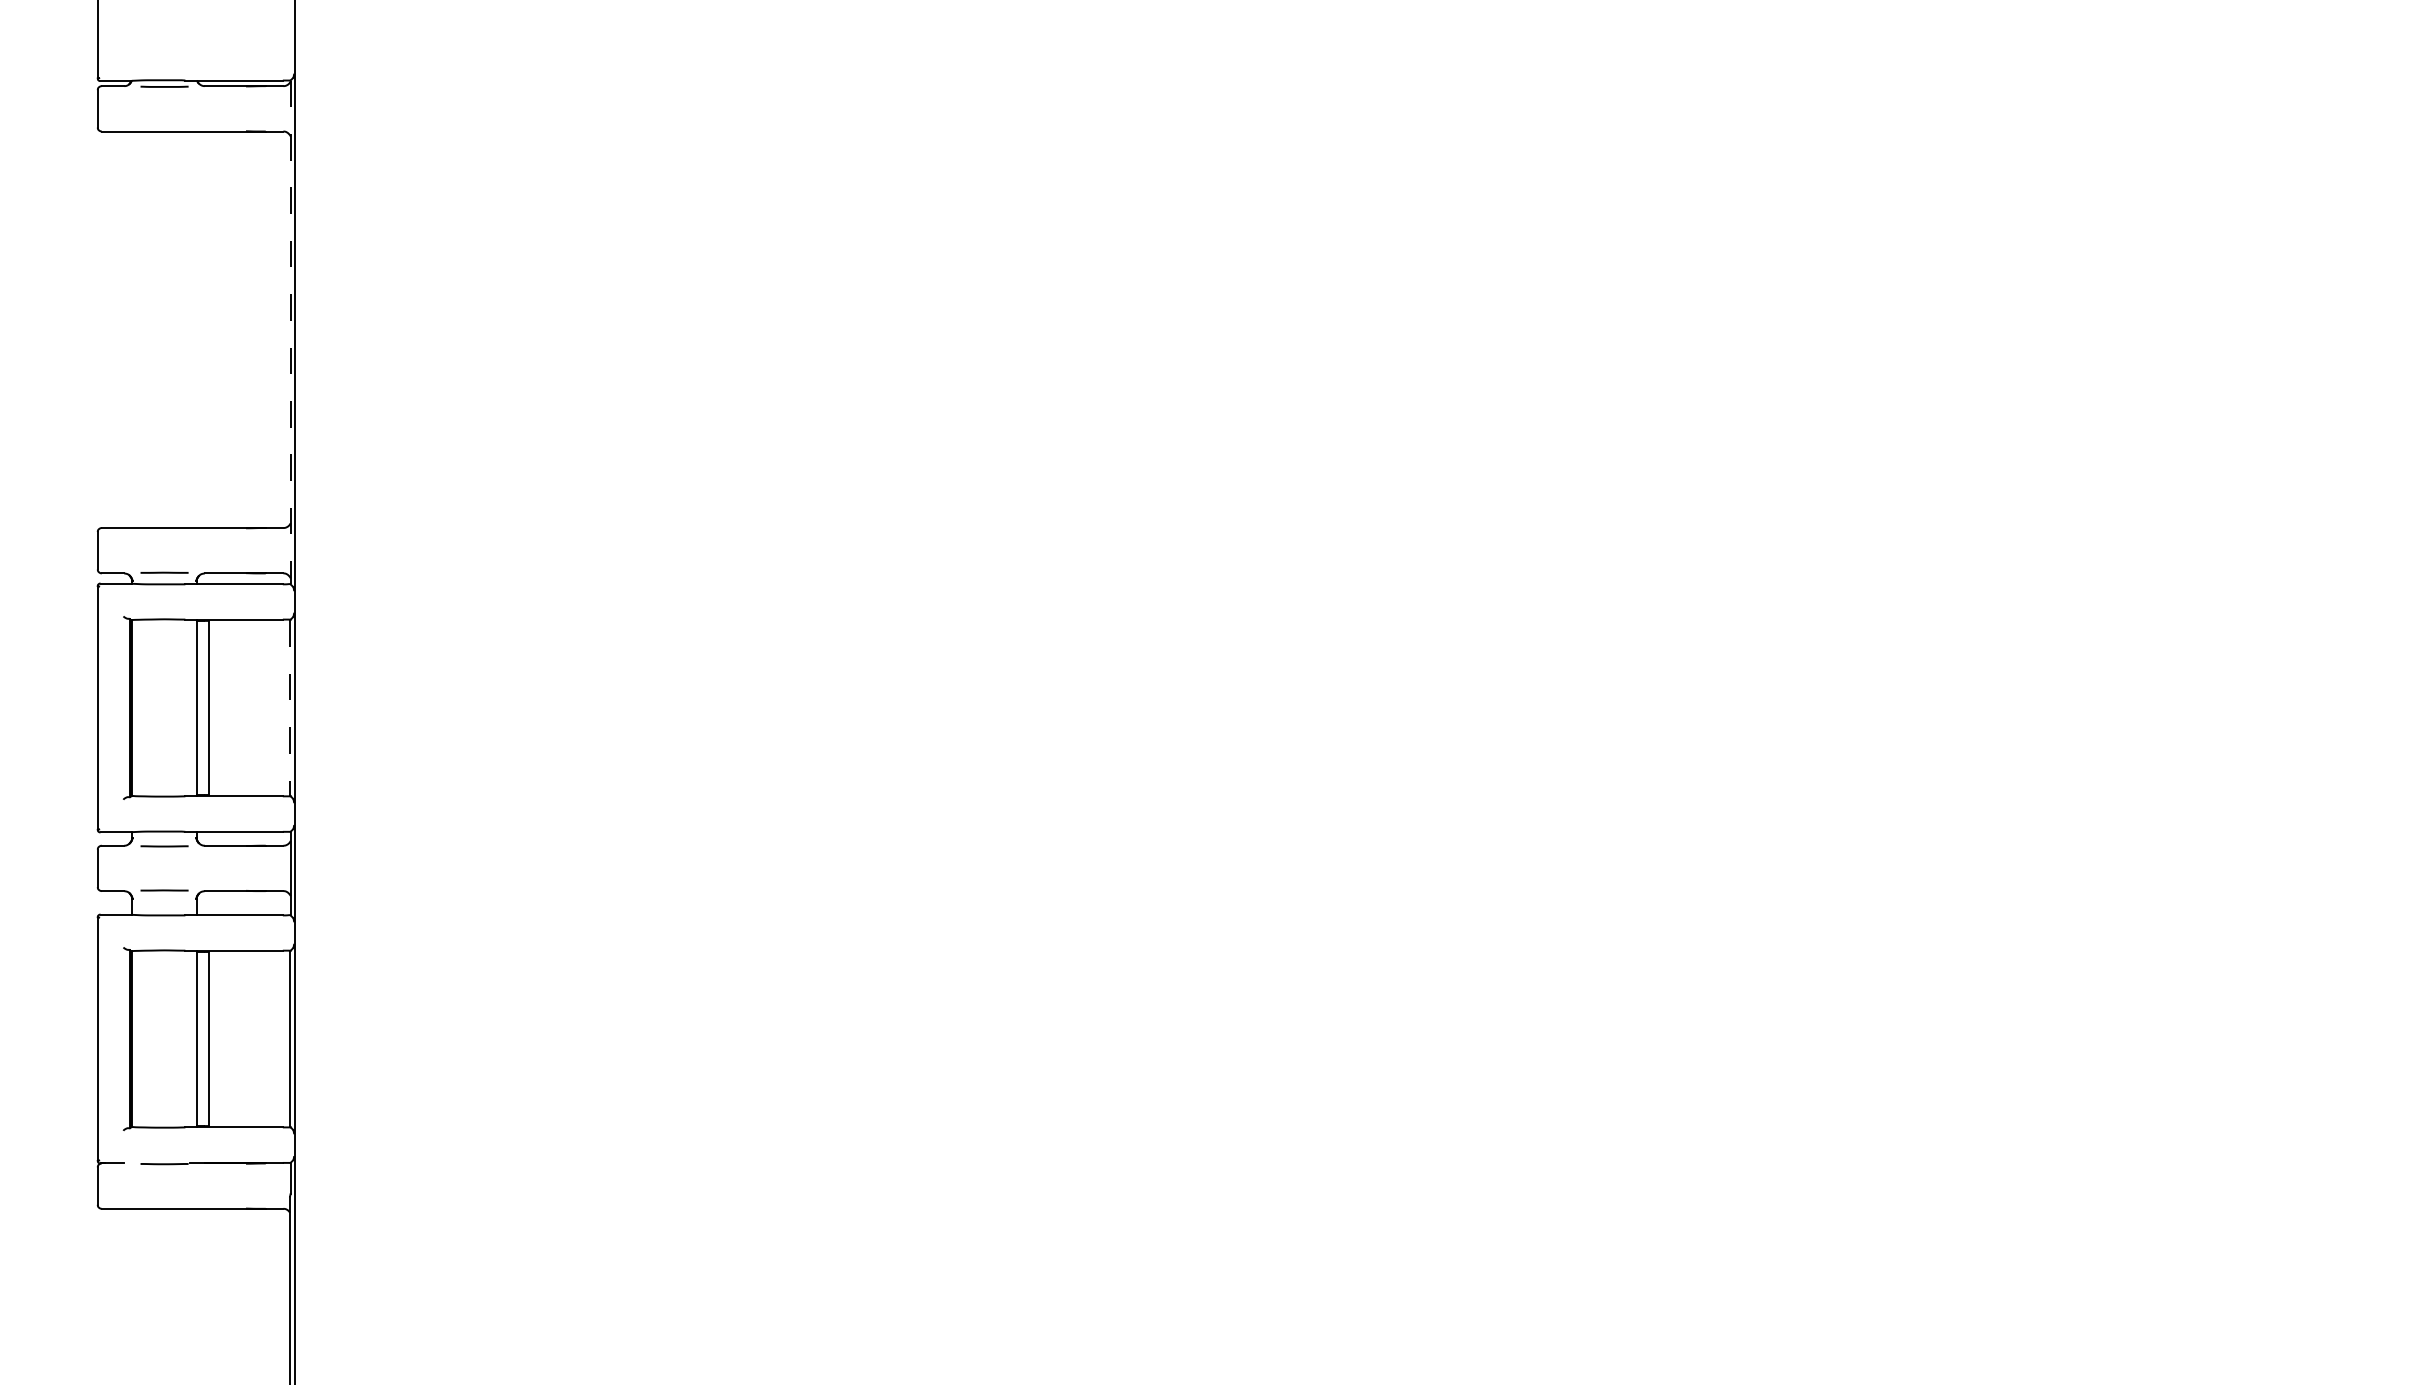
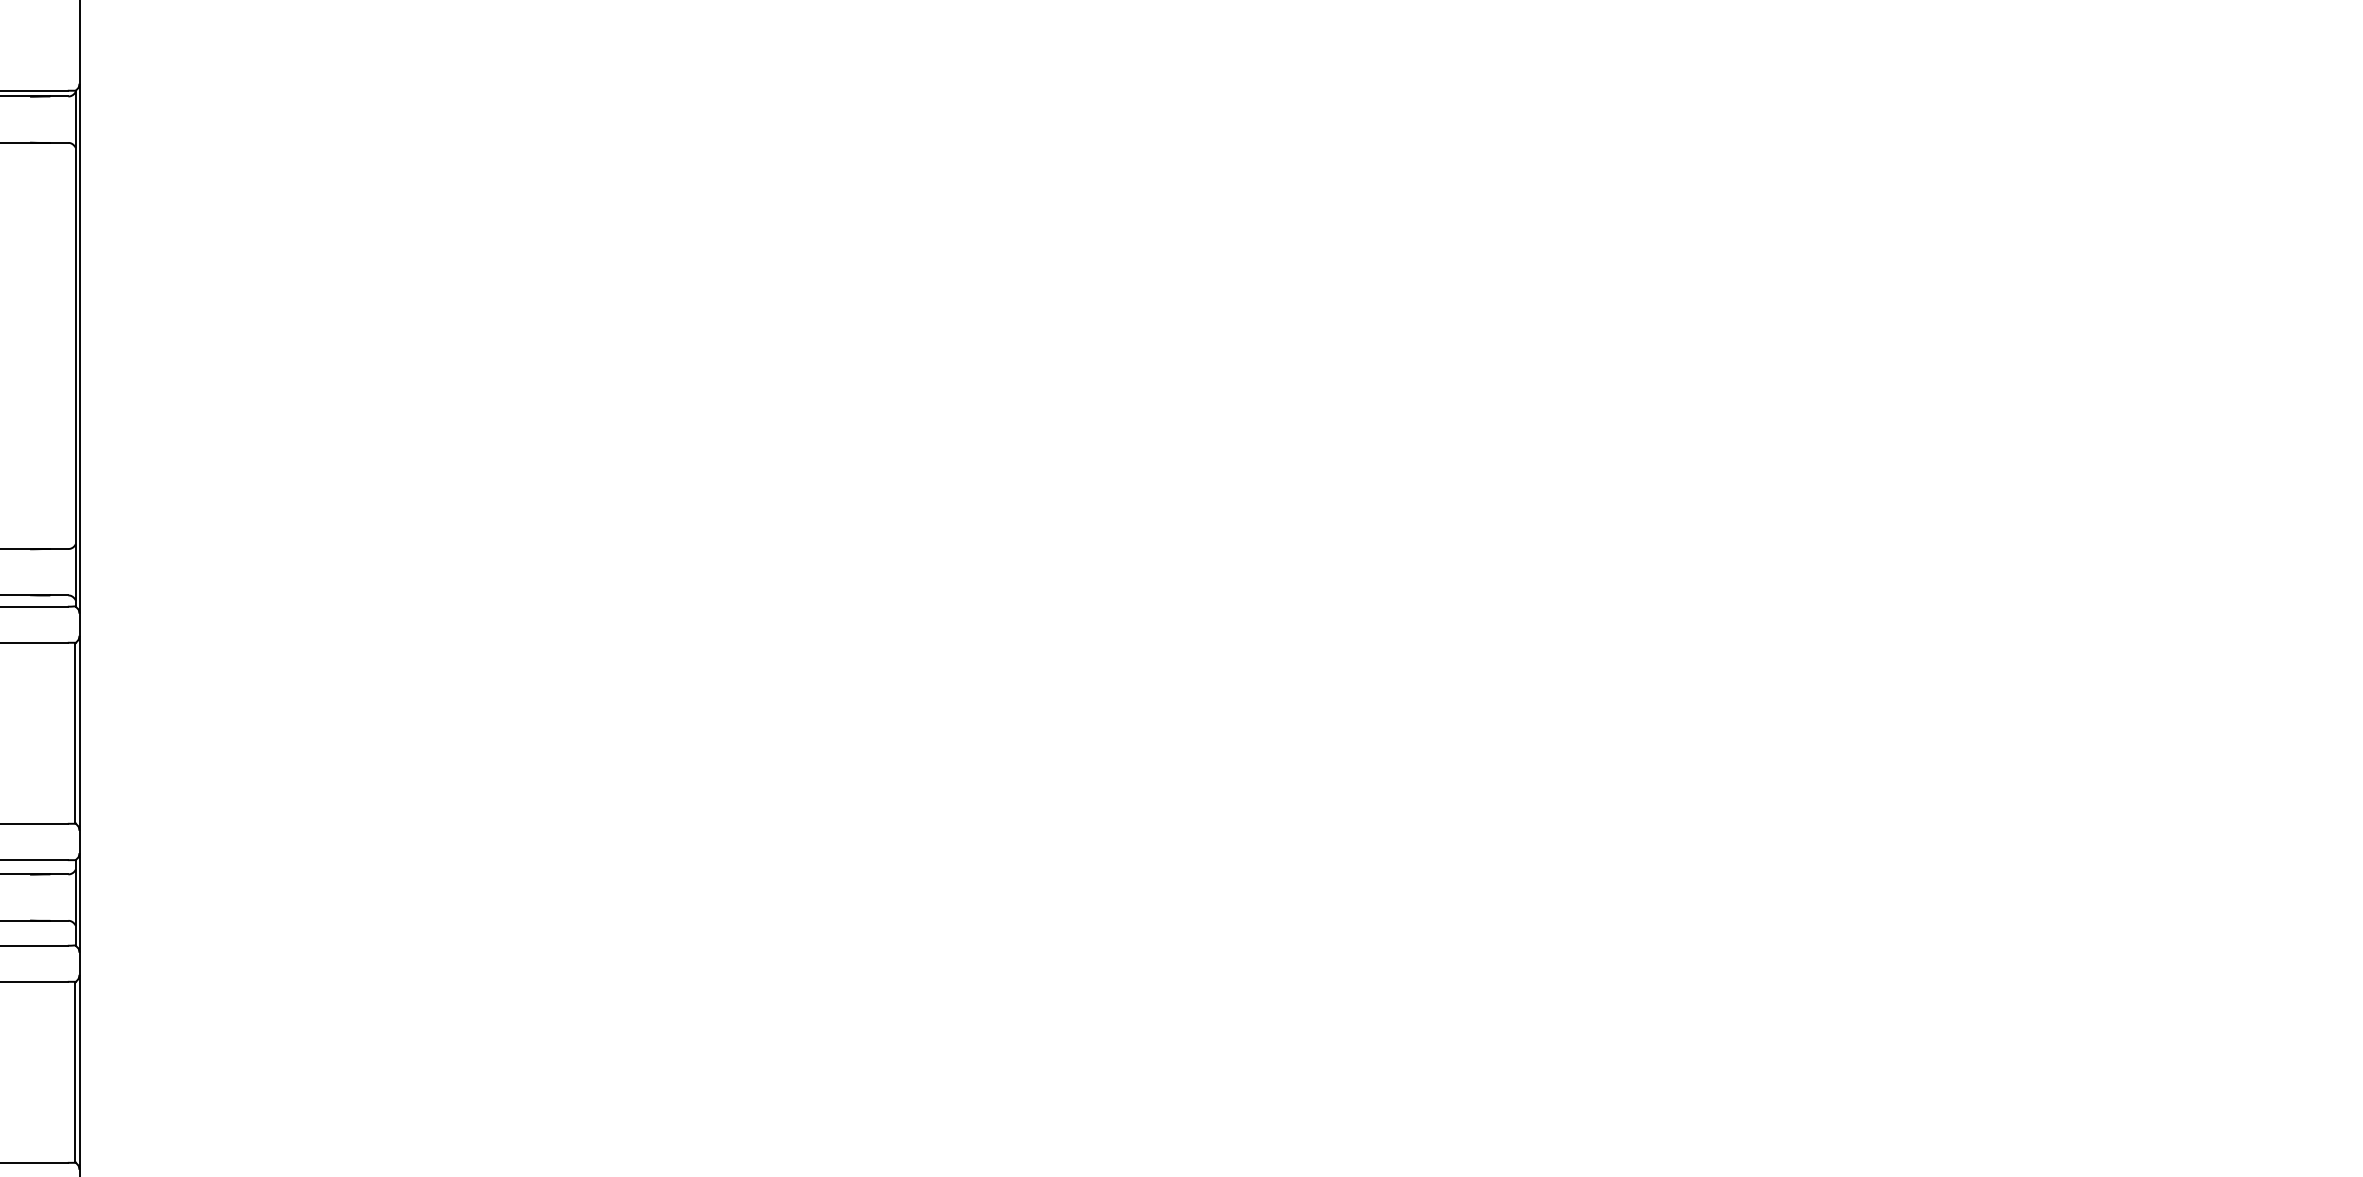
line: (290, 332) -> (75, 348), dashed -> solid
line: (290, 708) -> (75, 733), dashed -> solid

